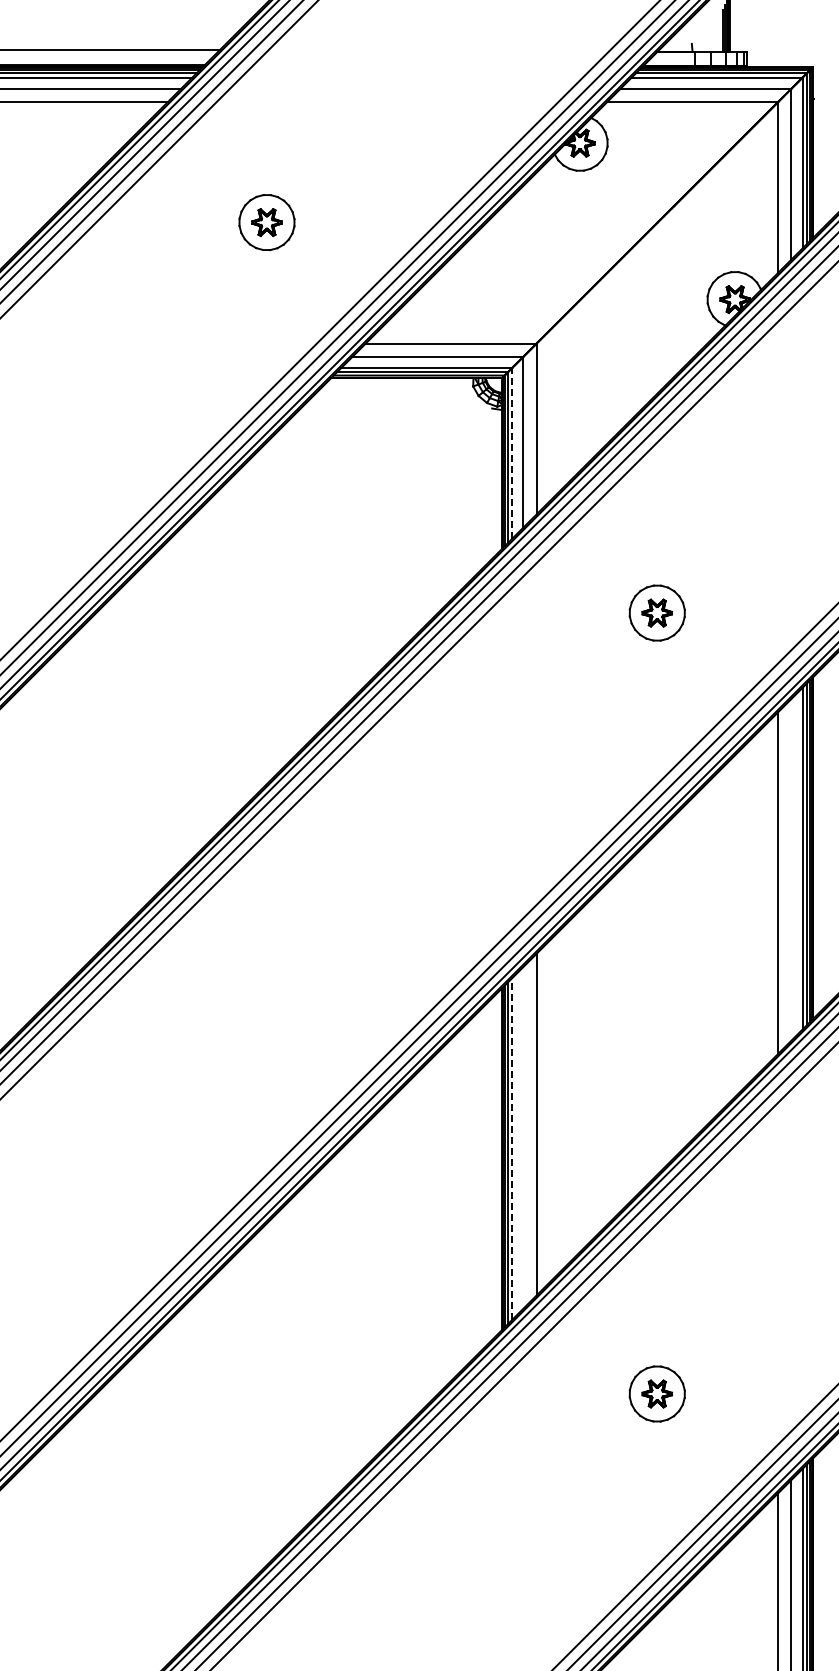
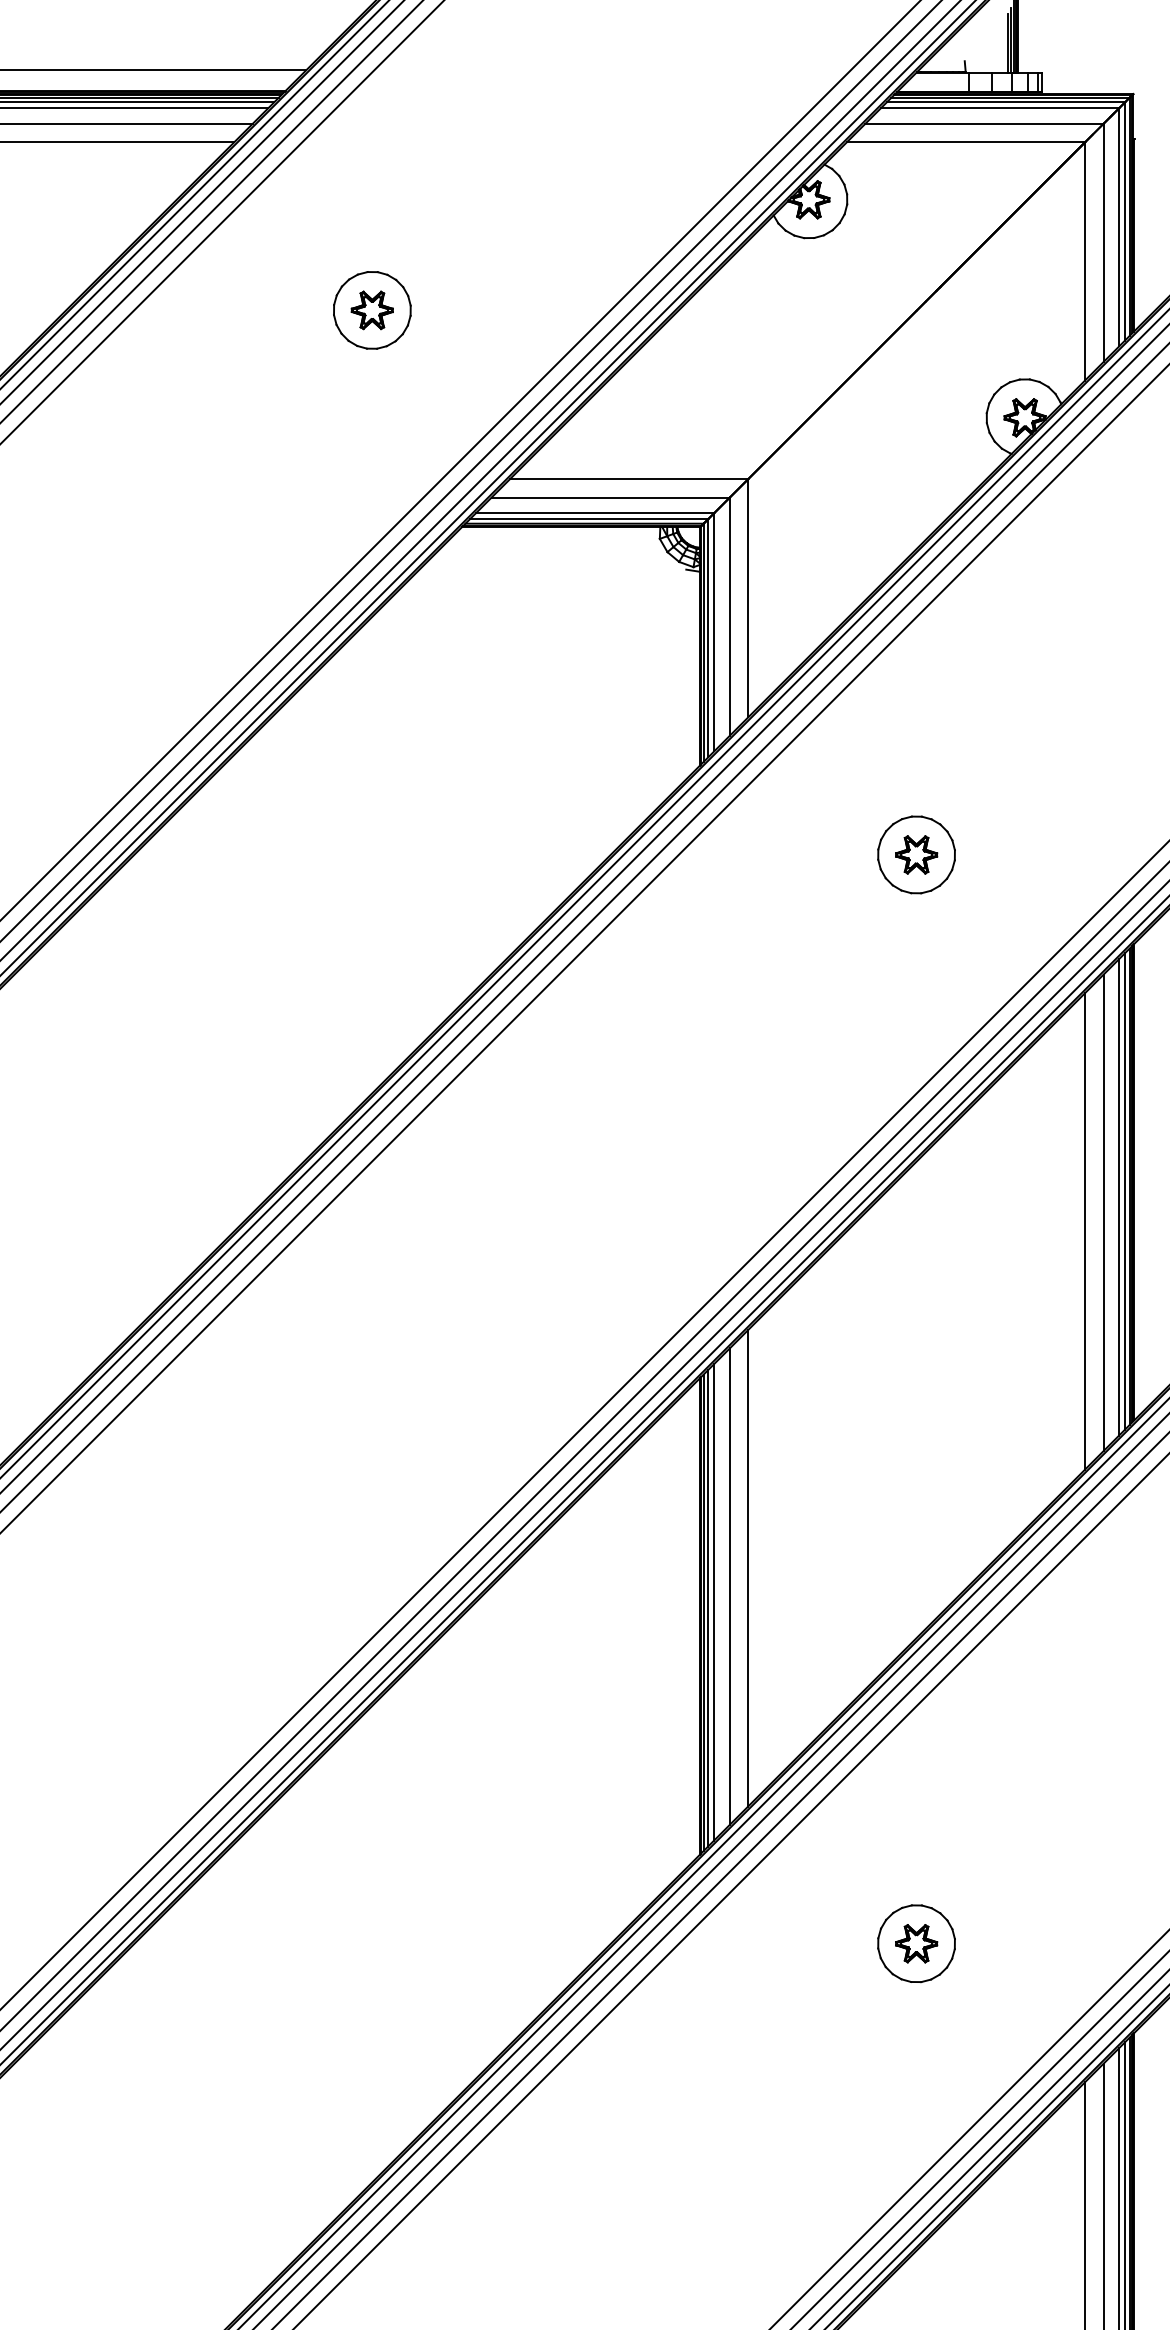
line: (512, 452) -> (714, 630), dashed -> solid
line: (791, 869) -> (1103, 1212), added
line: (523, 1137) -> (730, 1586), added
line: (512, 1149) -> (714, 1602), dashed -> solid

